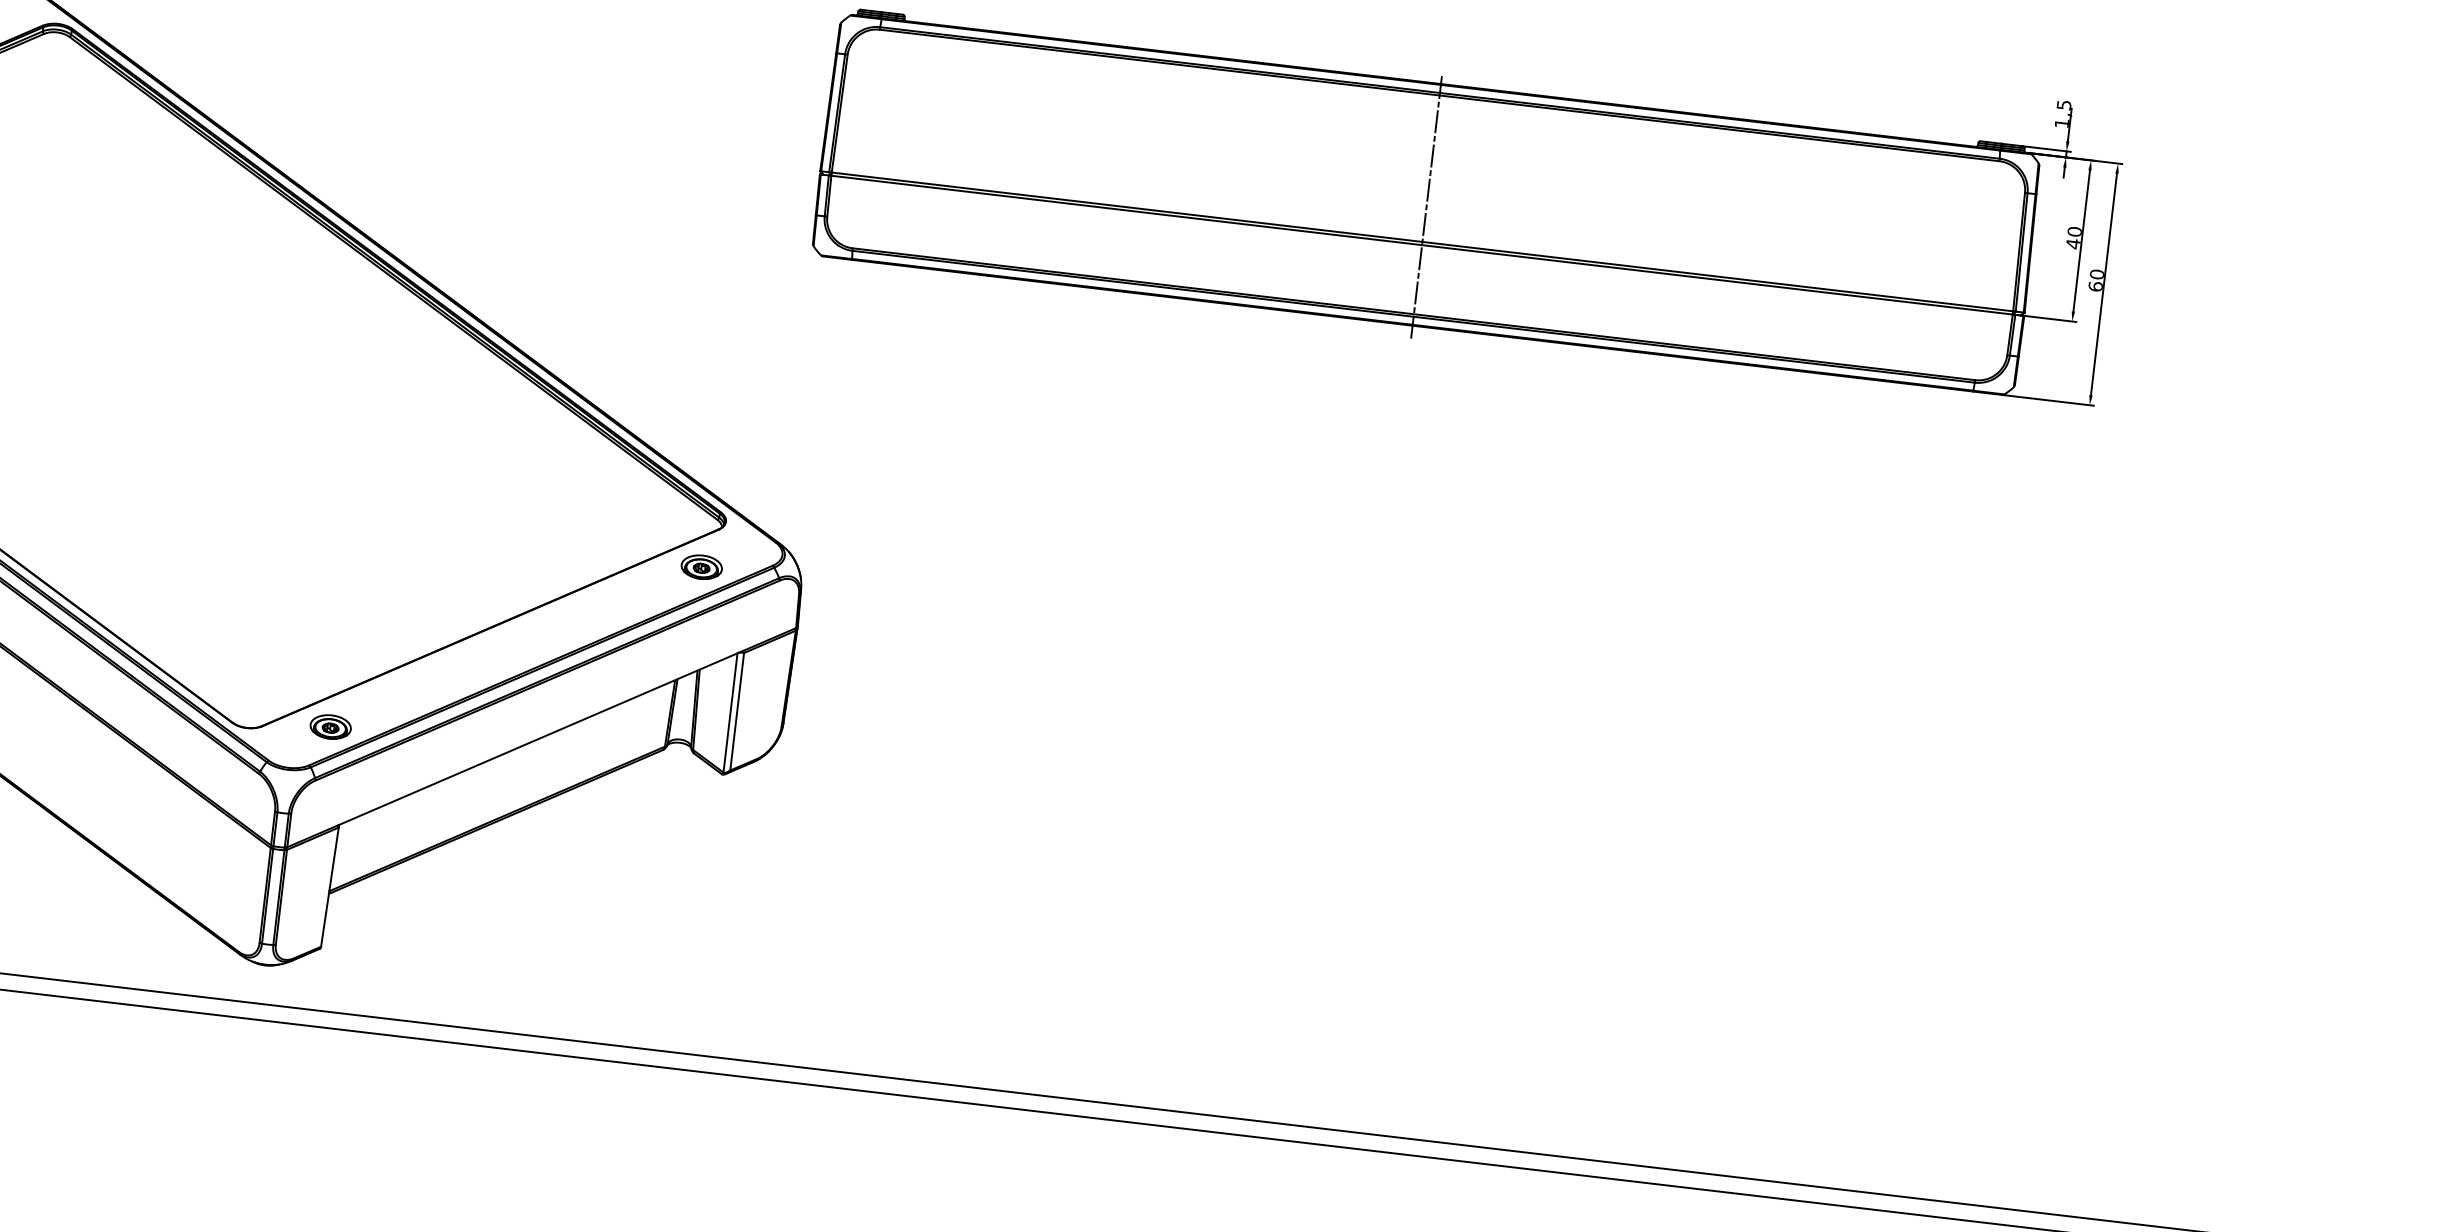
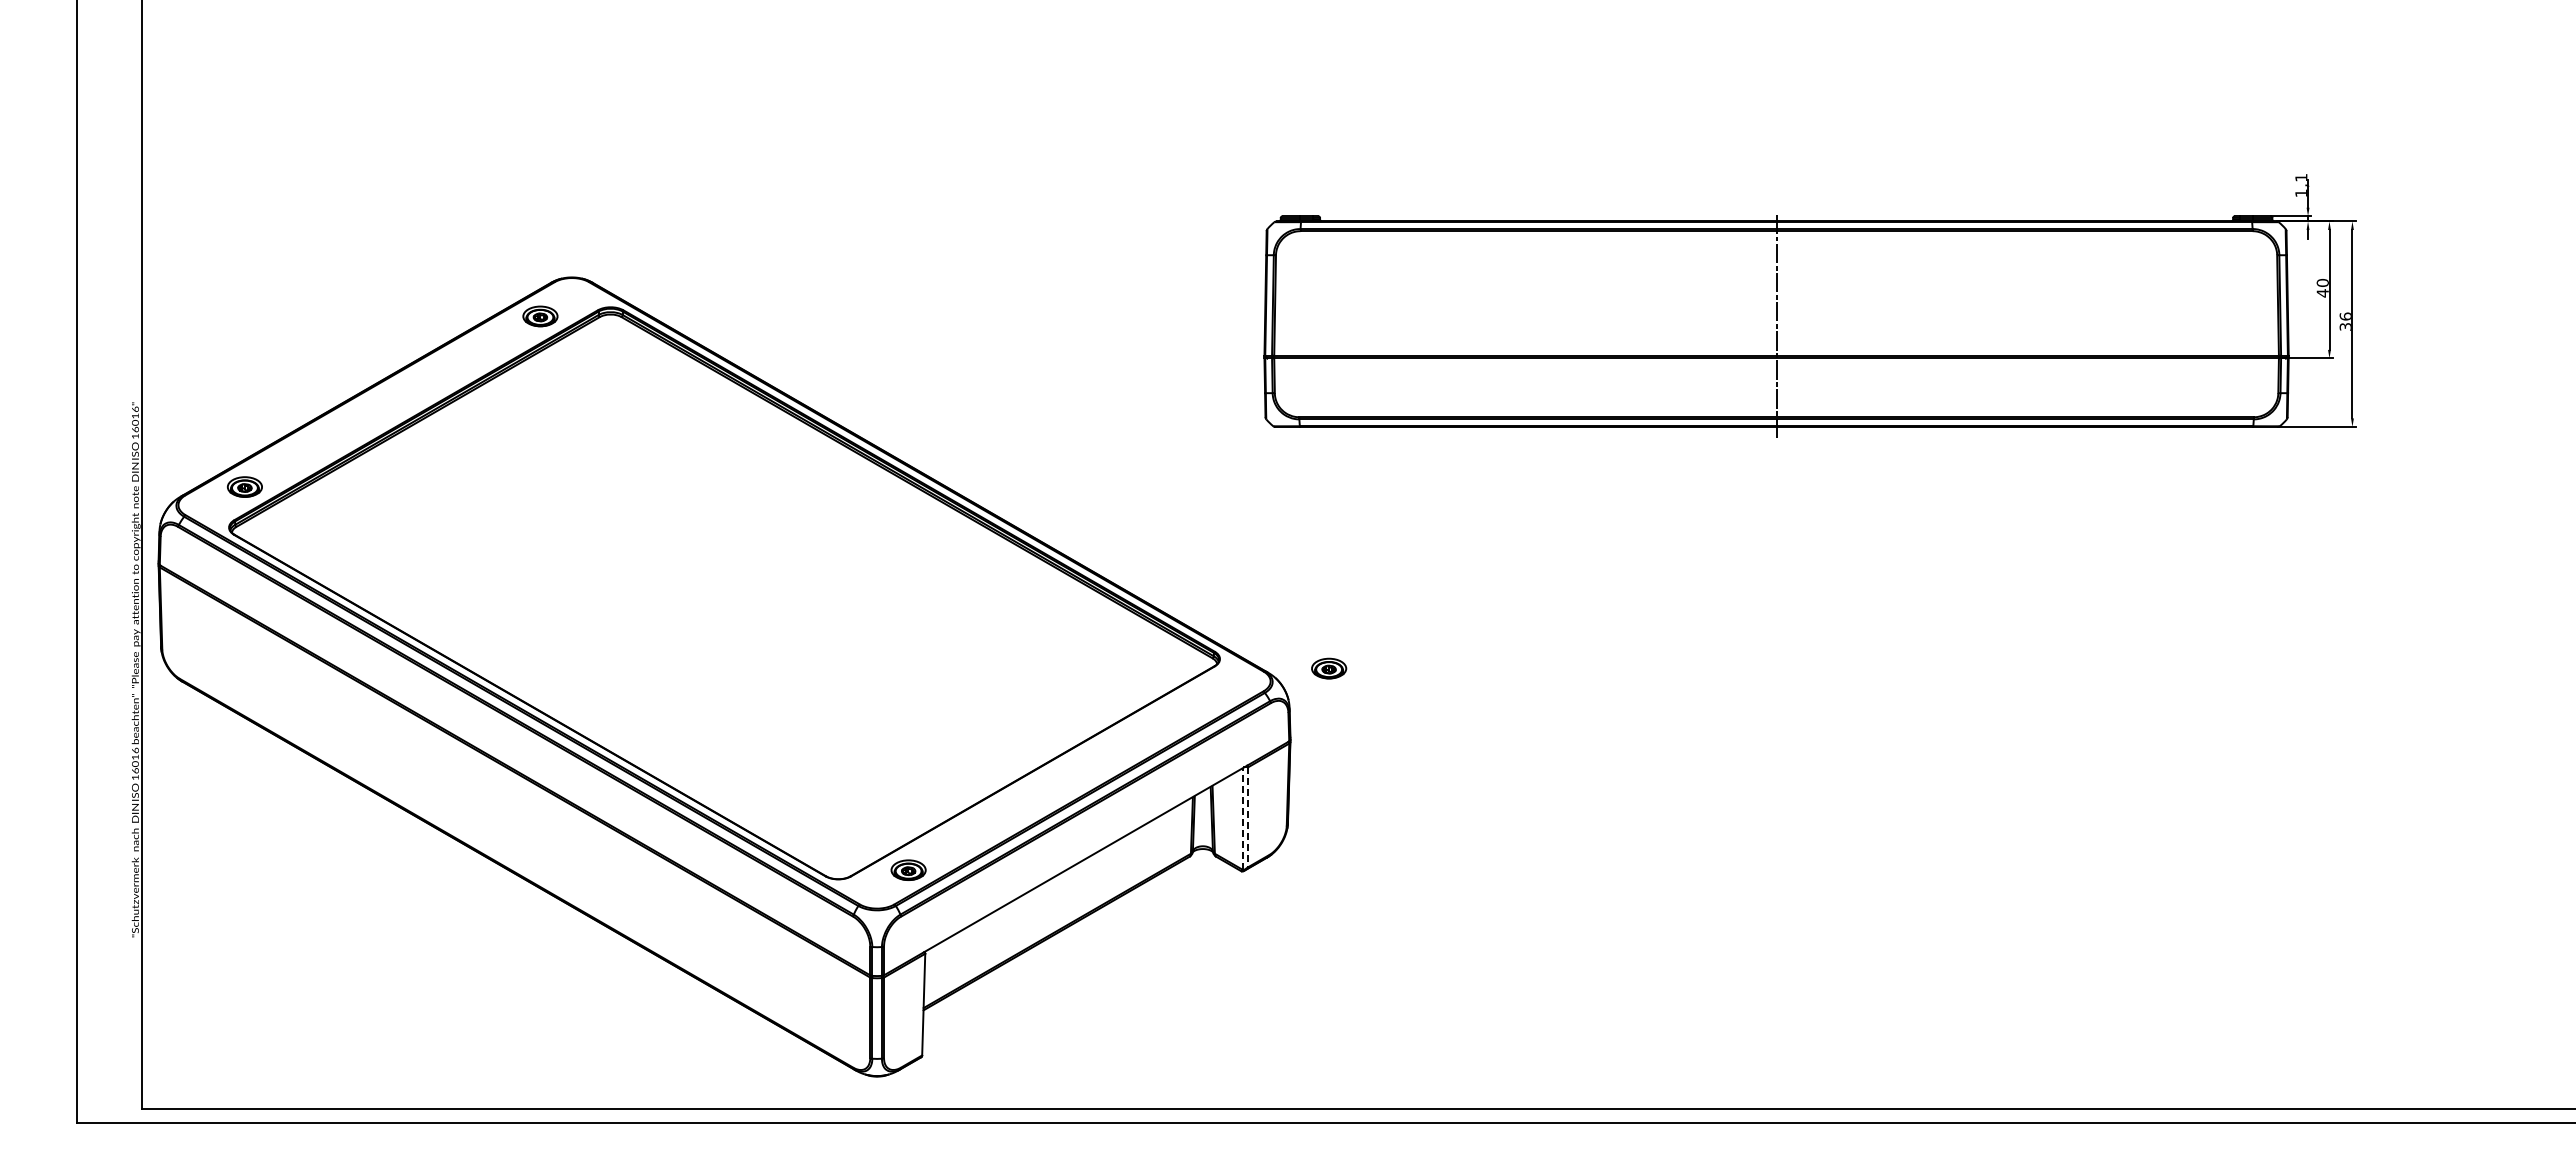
text: (2064, 104) -> (2301, 177), 1,5 -> 1,1
text: (2095, 280) -> (2344, 321), 60 -> 36
part: (702, 567) -> (1329, 668), moved
line: (737, 711) -> (1248, 817), solid -> dashed
line: (730, 713) -> (1242, 819), solid -> dashed

